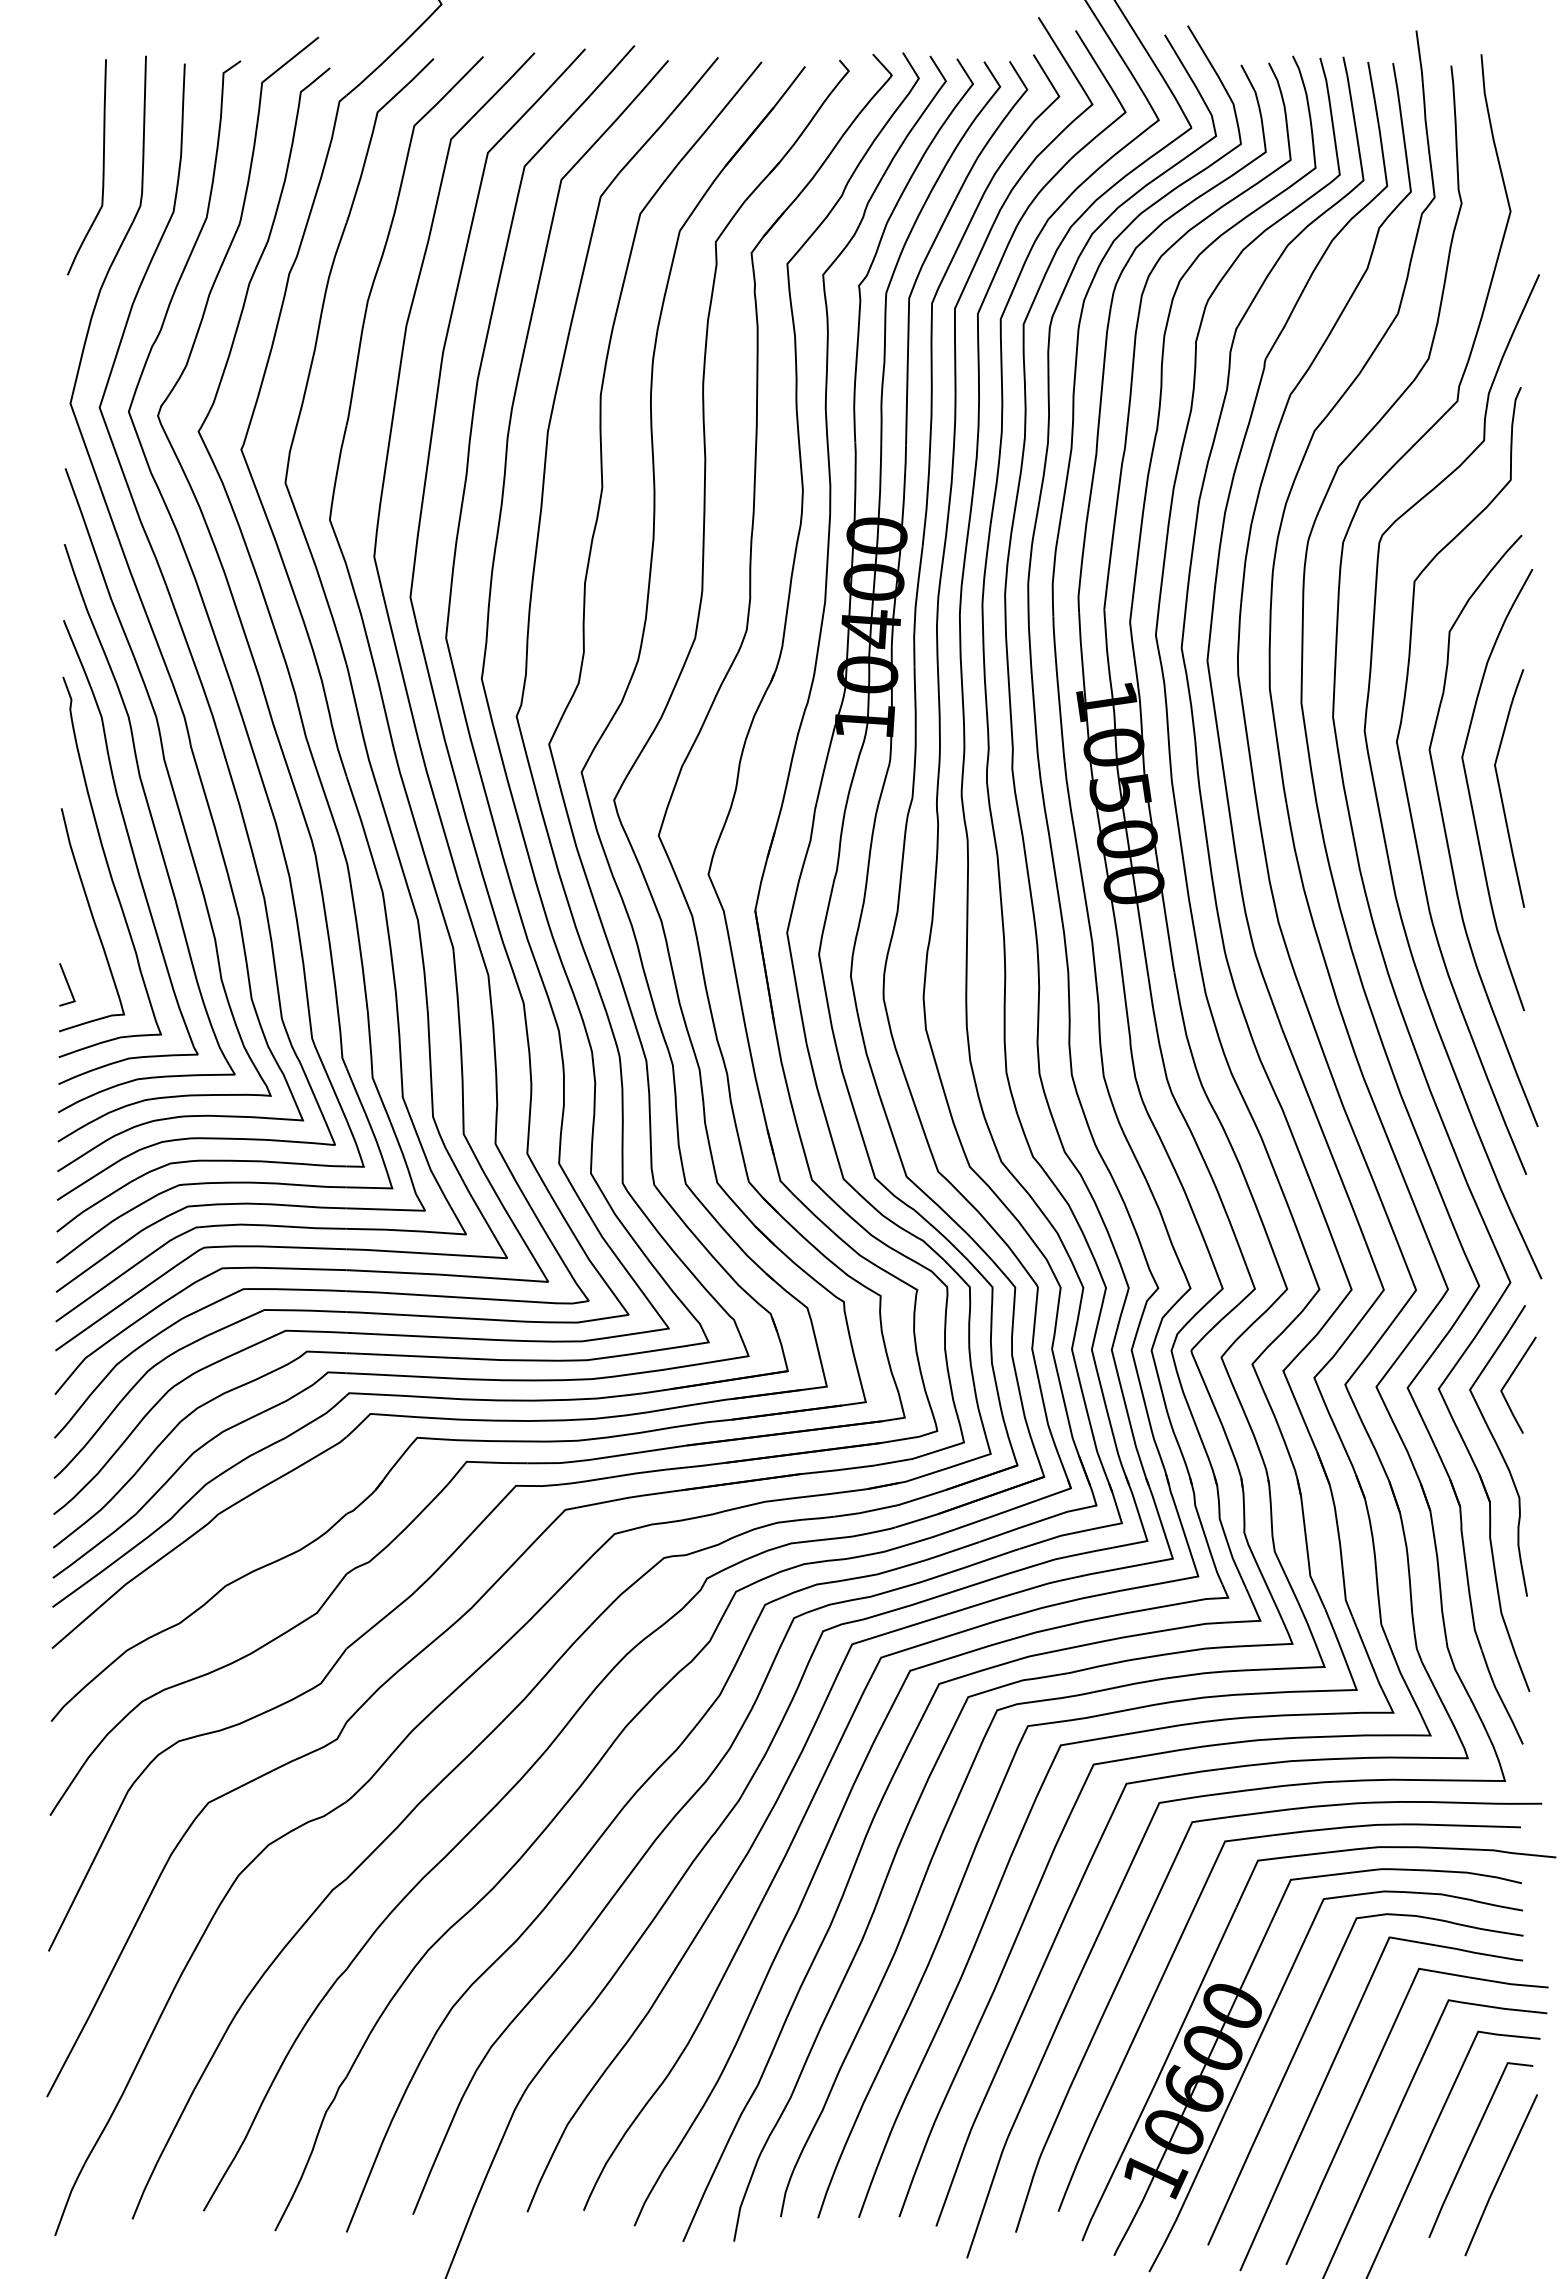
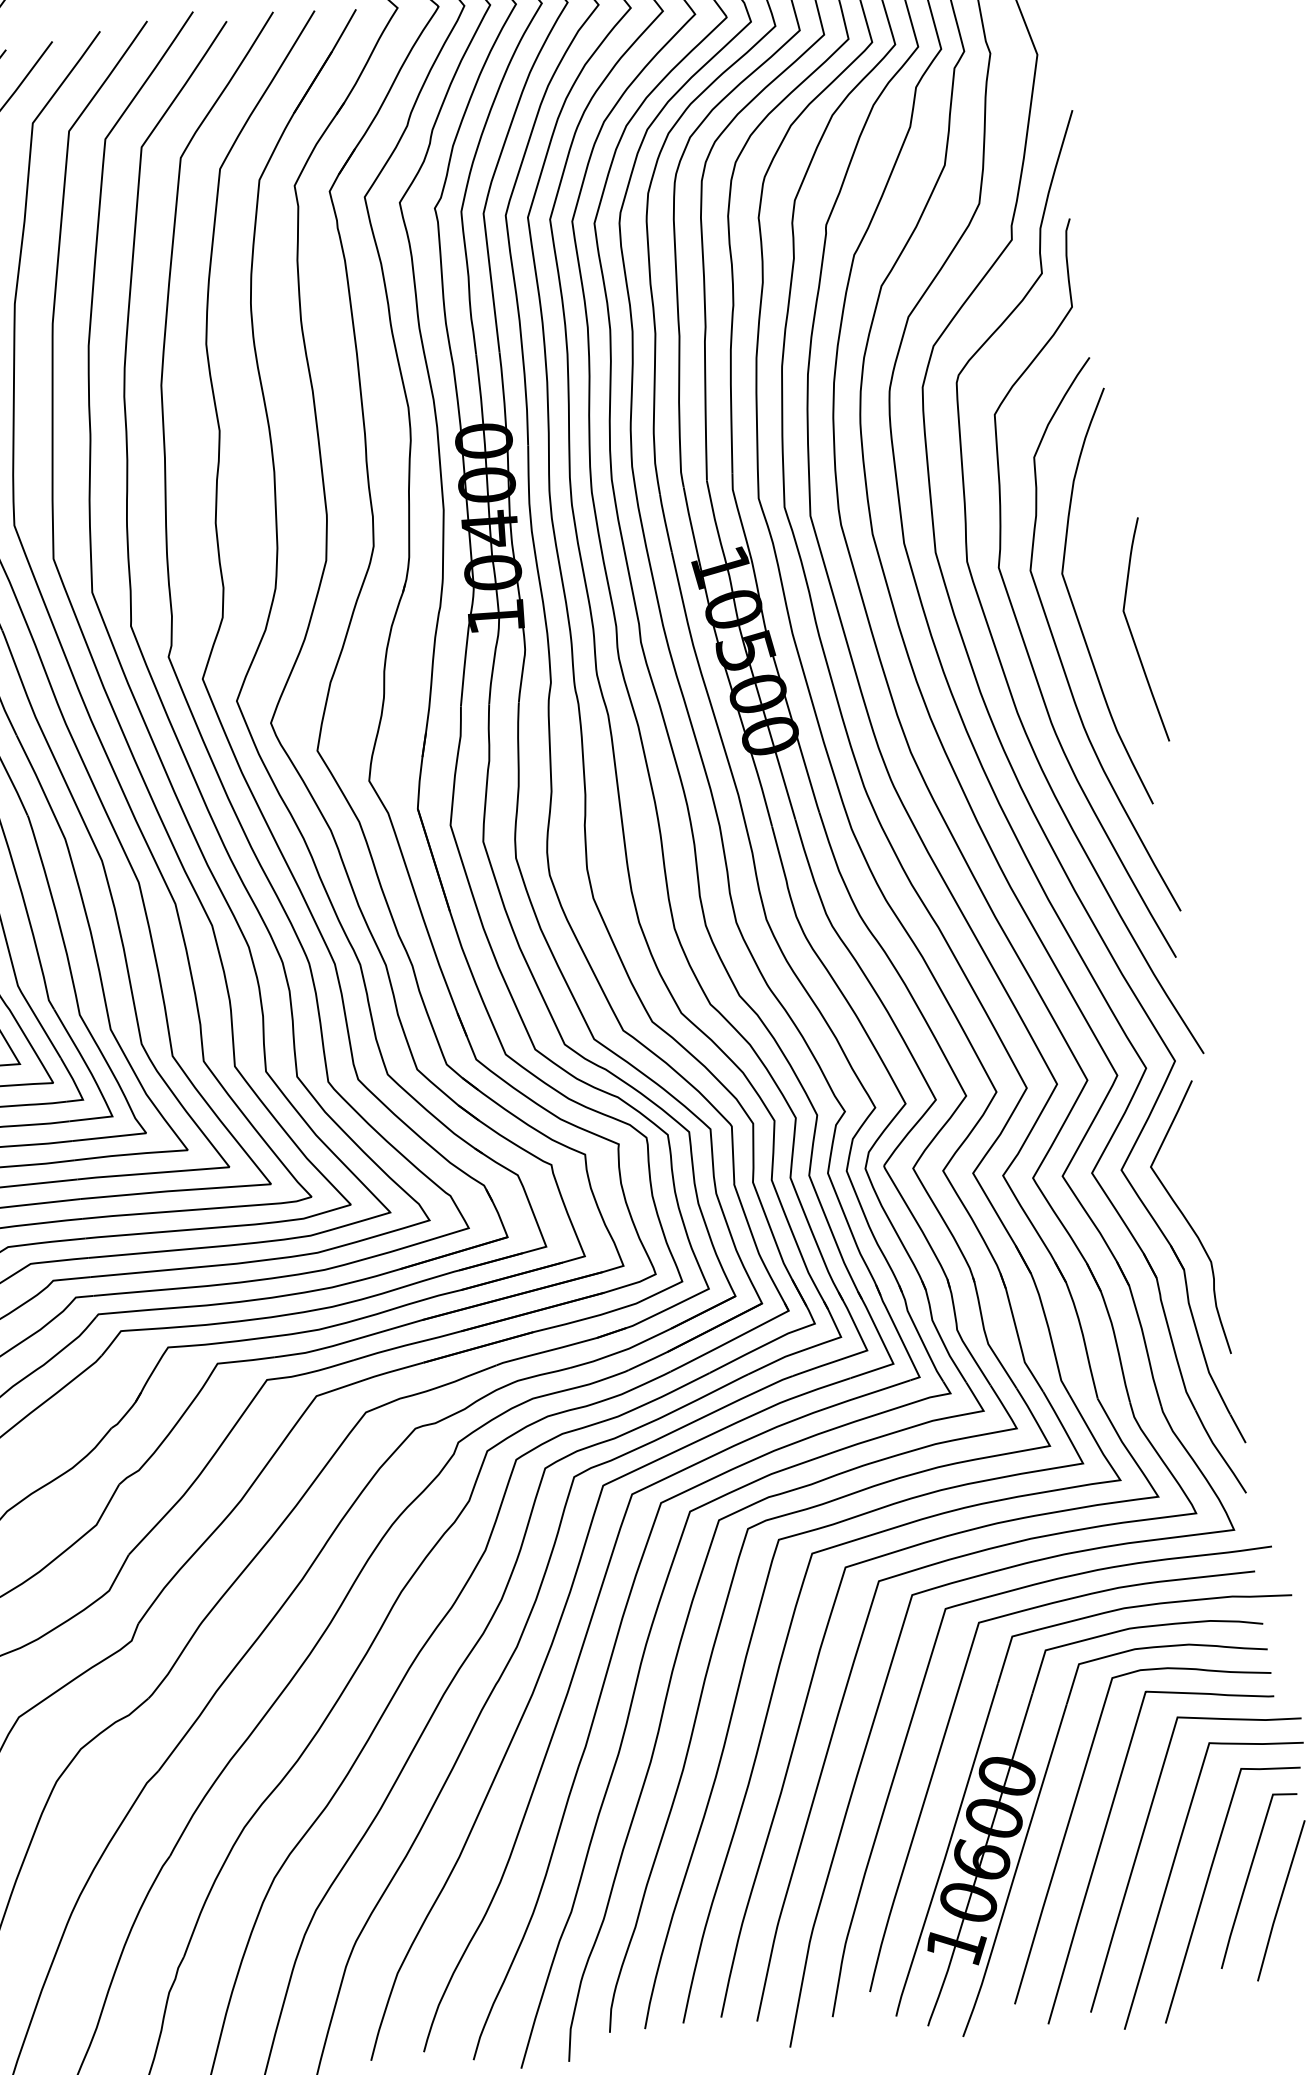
curve: (1501, 791) -> (1133, 635), moved
line: (1509, 1380) -> (1186, 1153), removed

